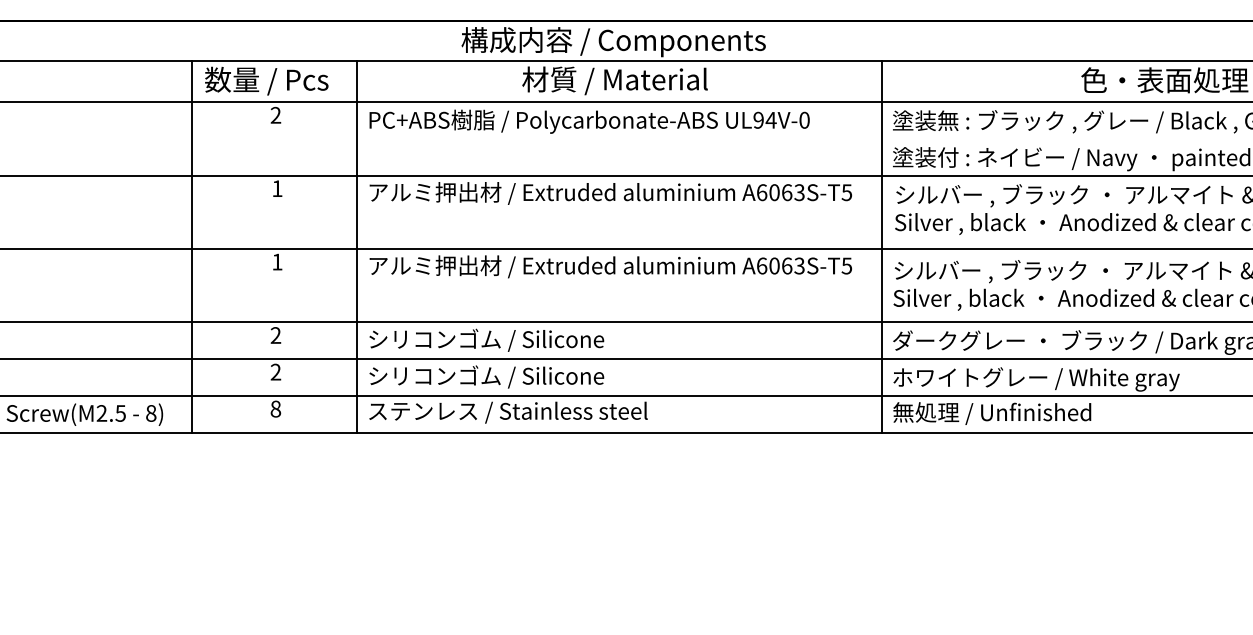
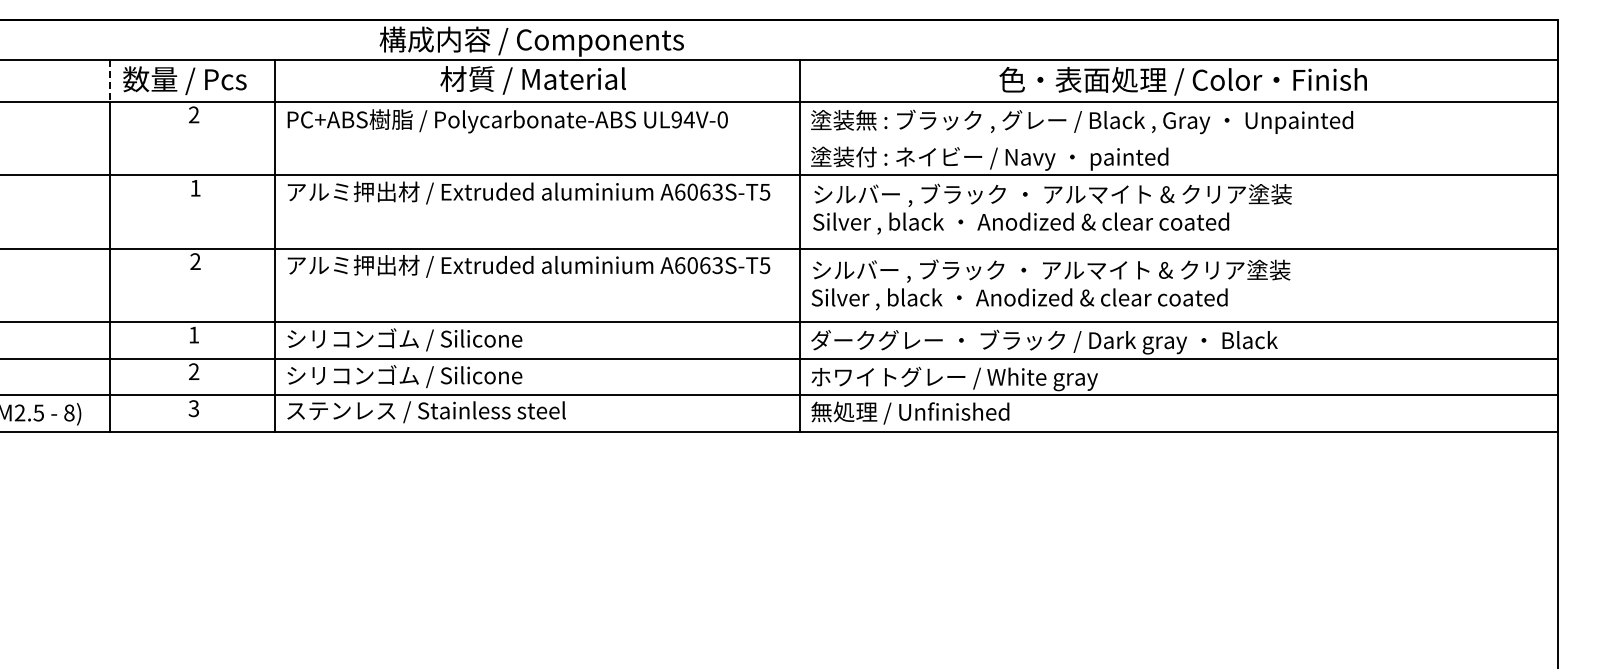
line: (191, 80) -> (109, 80), solid -> dashed
text: (277, 261) -> (195, 261), 1 -> 2
text: (276, 334) -> (194, 334), 2 -> 1
text: (275, 408) -> (193, 408), 8 -> 3

